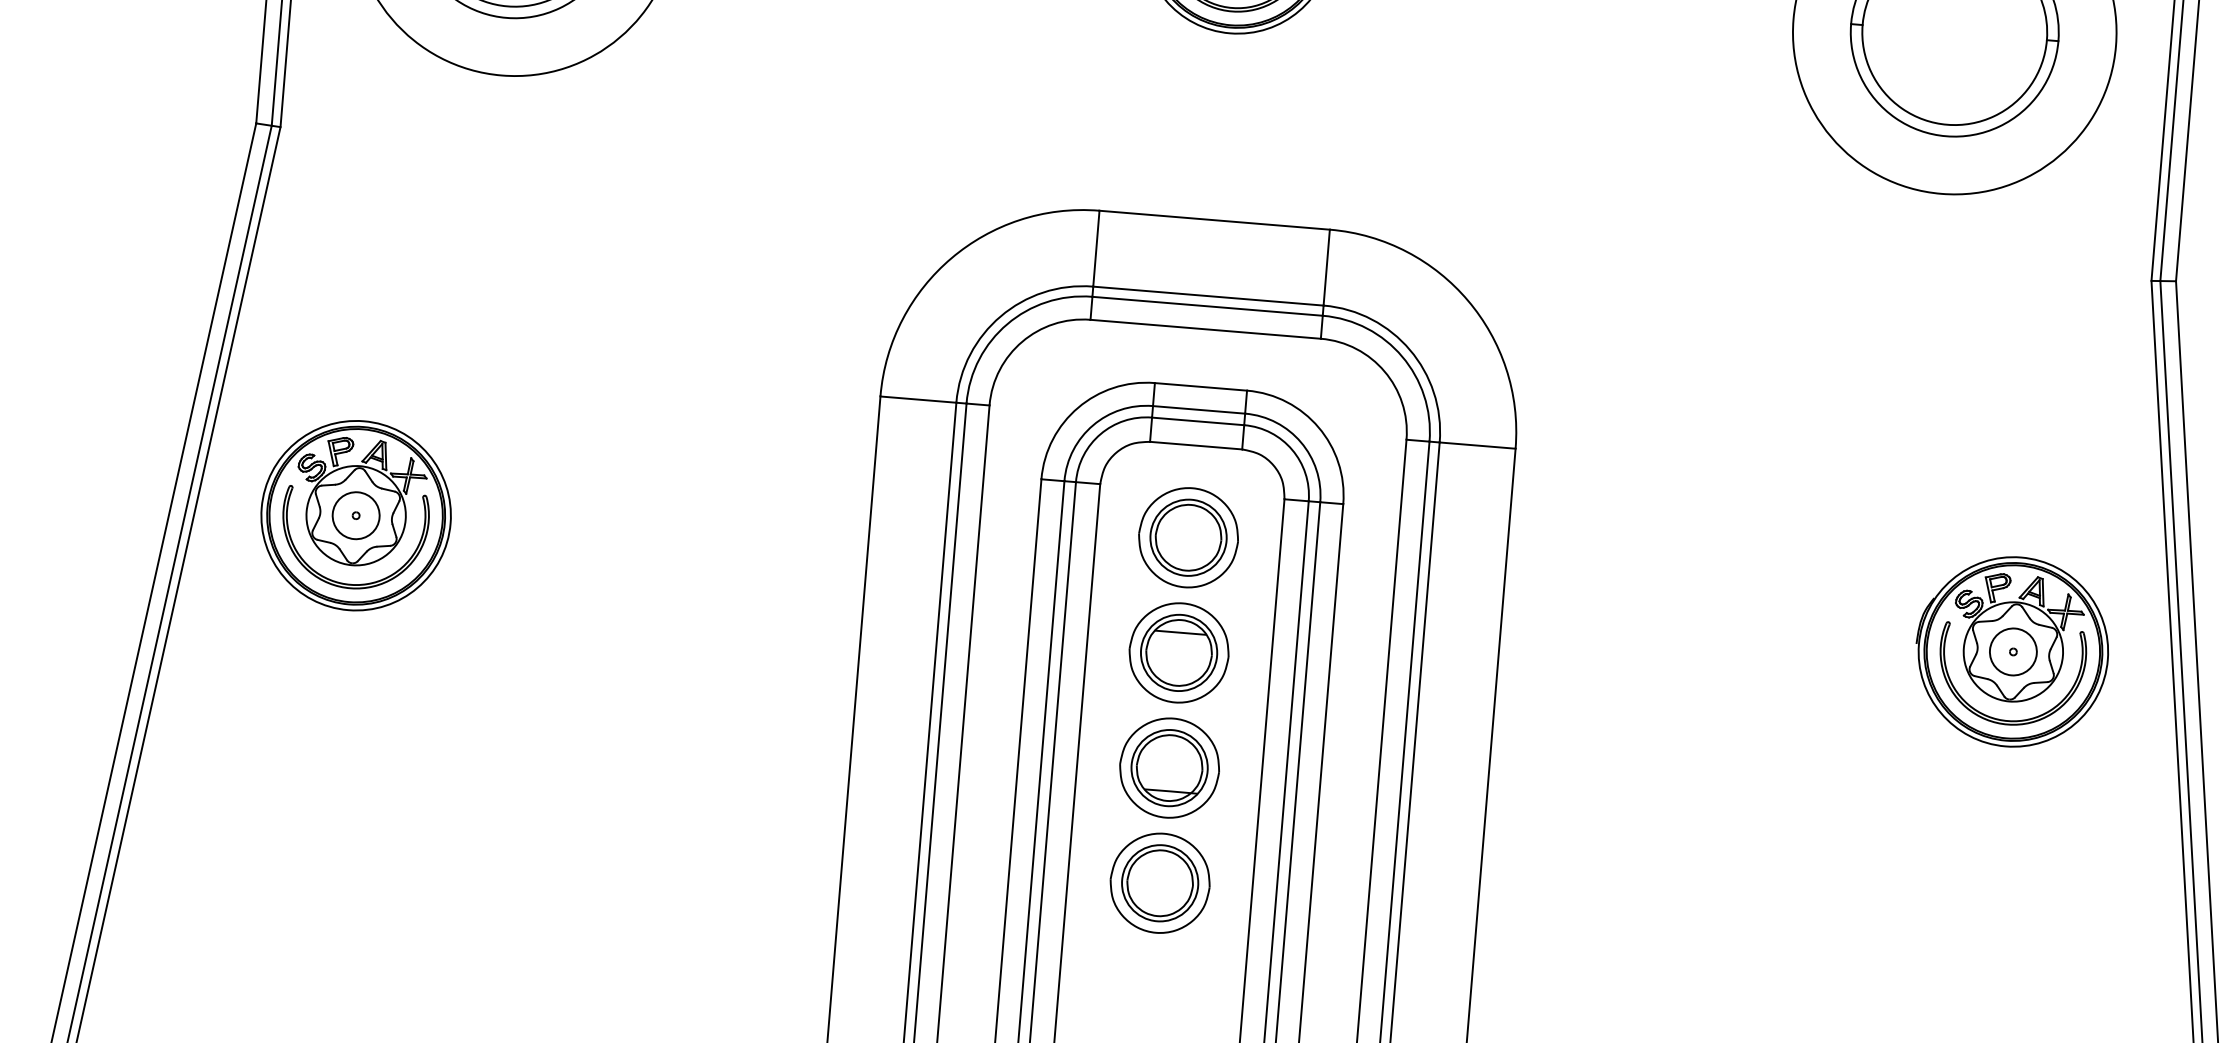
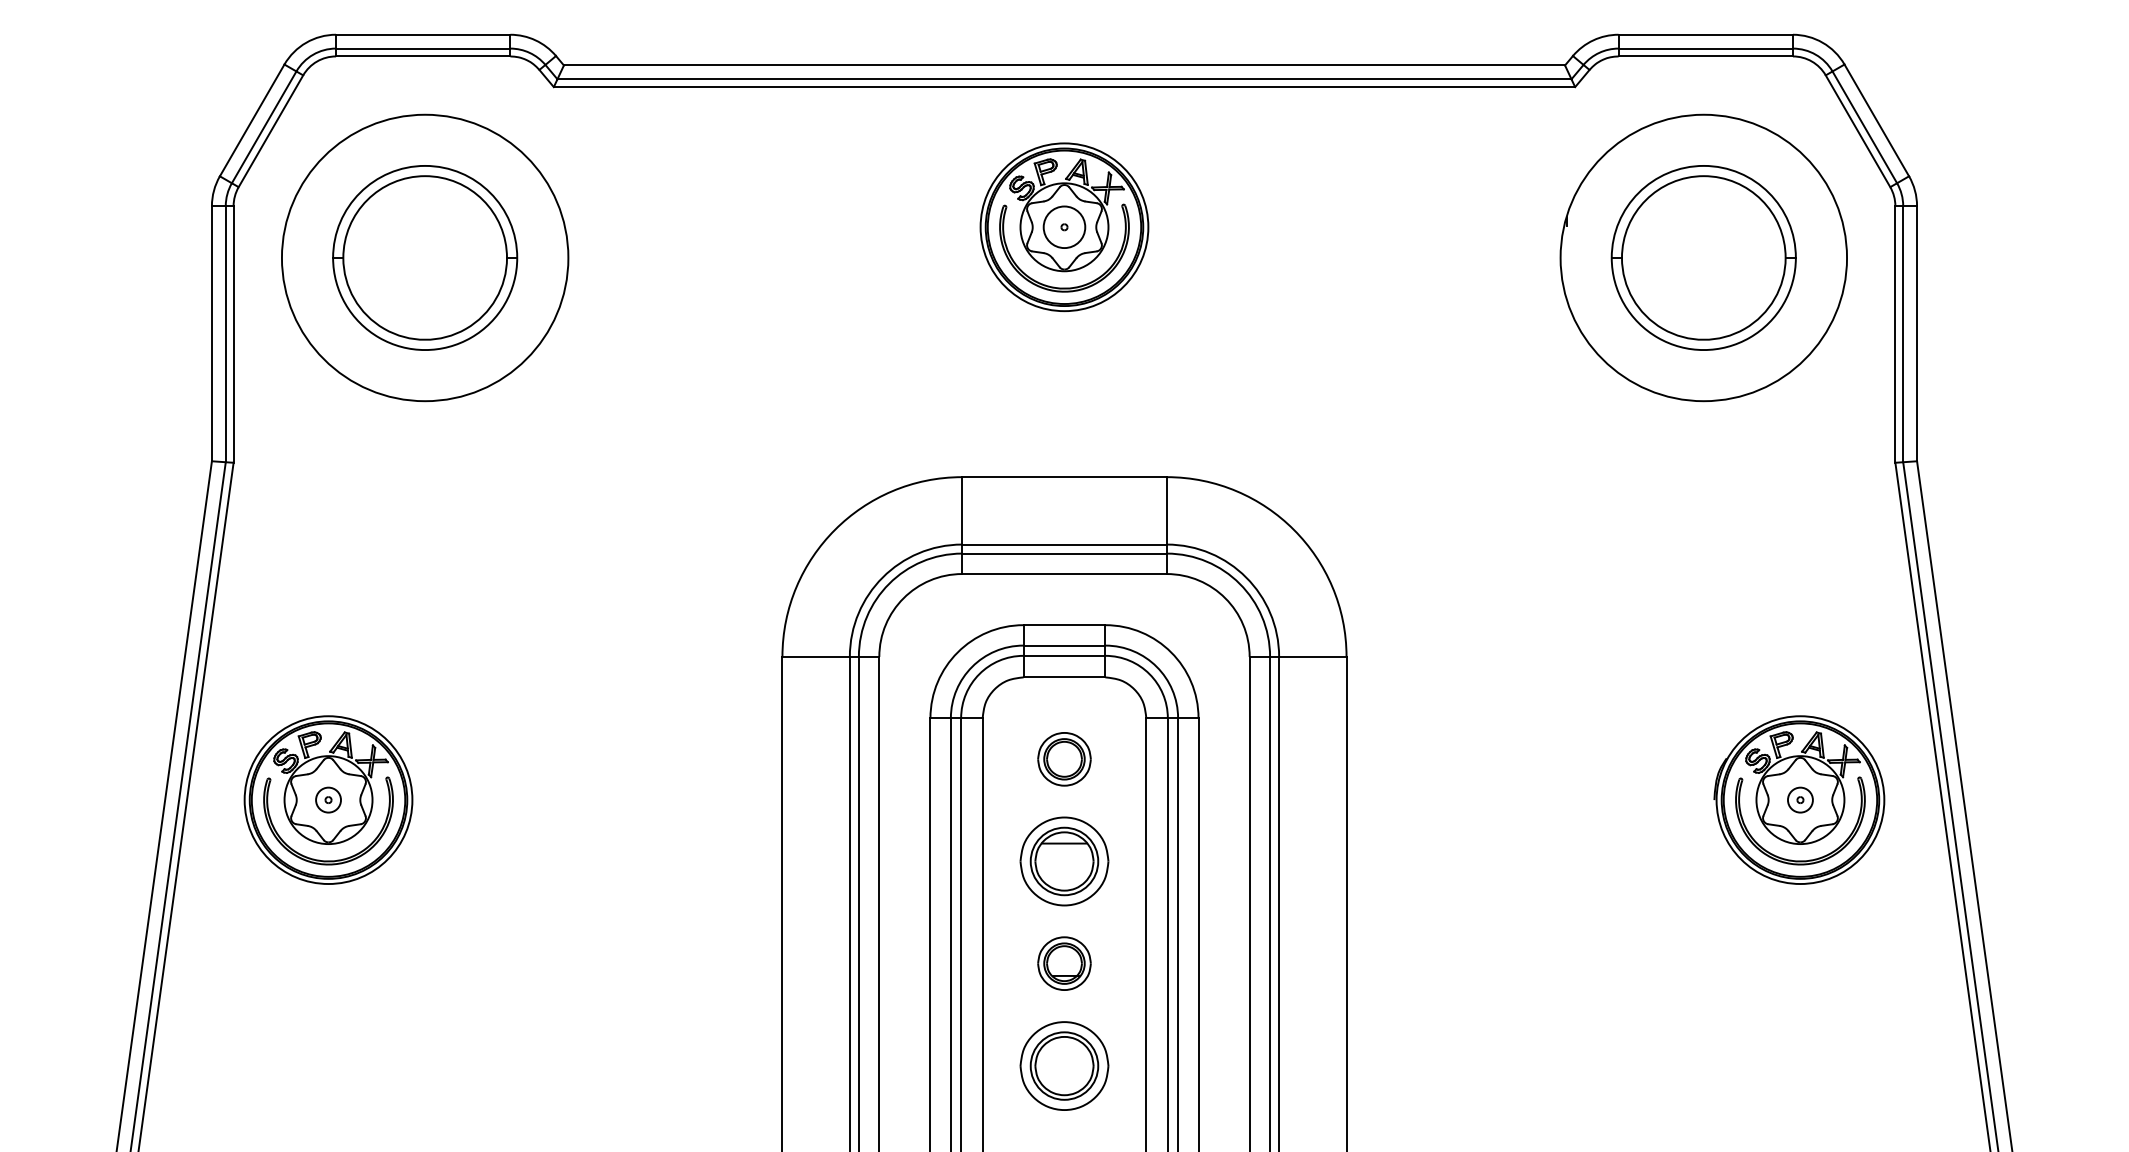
circle: (356, 515) -> (328, 799), size x0.6
part: (1188, 538) -> (1064, 759), size x0.6
circle: (2013, 651) -> (1800, 799), size x0.6
part: (1169, 767) -> (1064, 963), size x0.6

